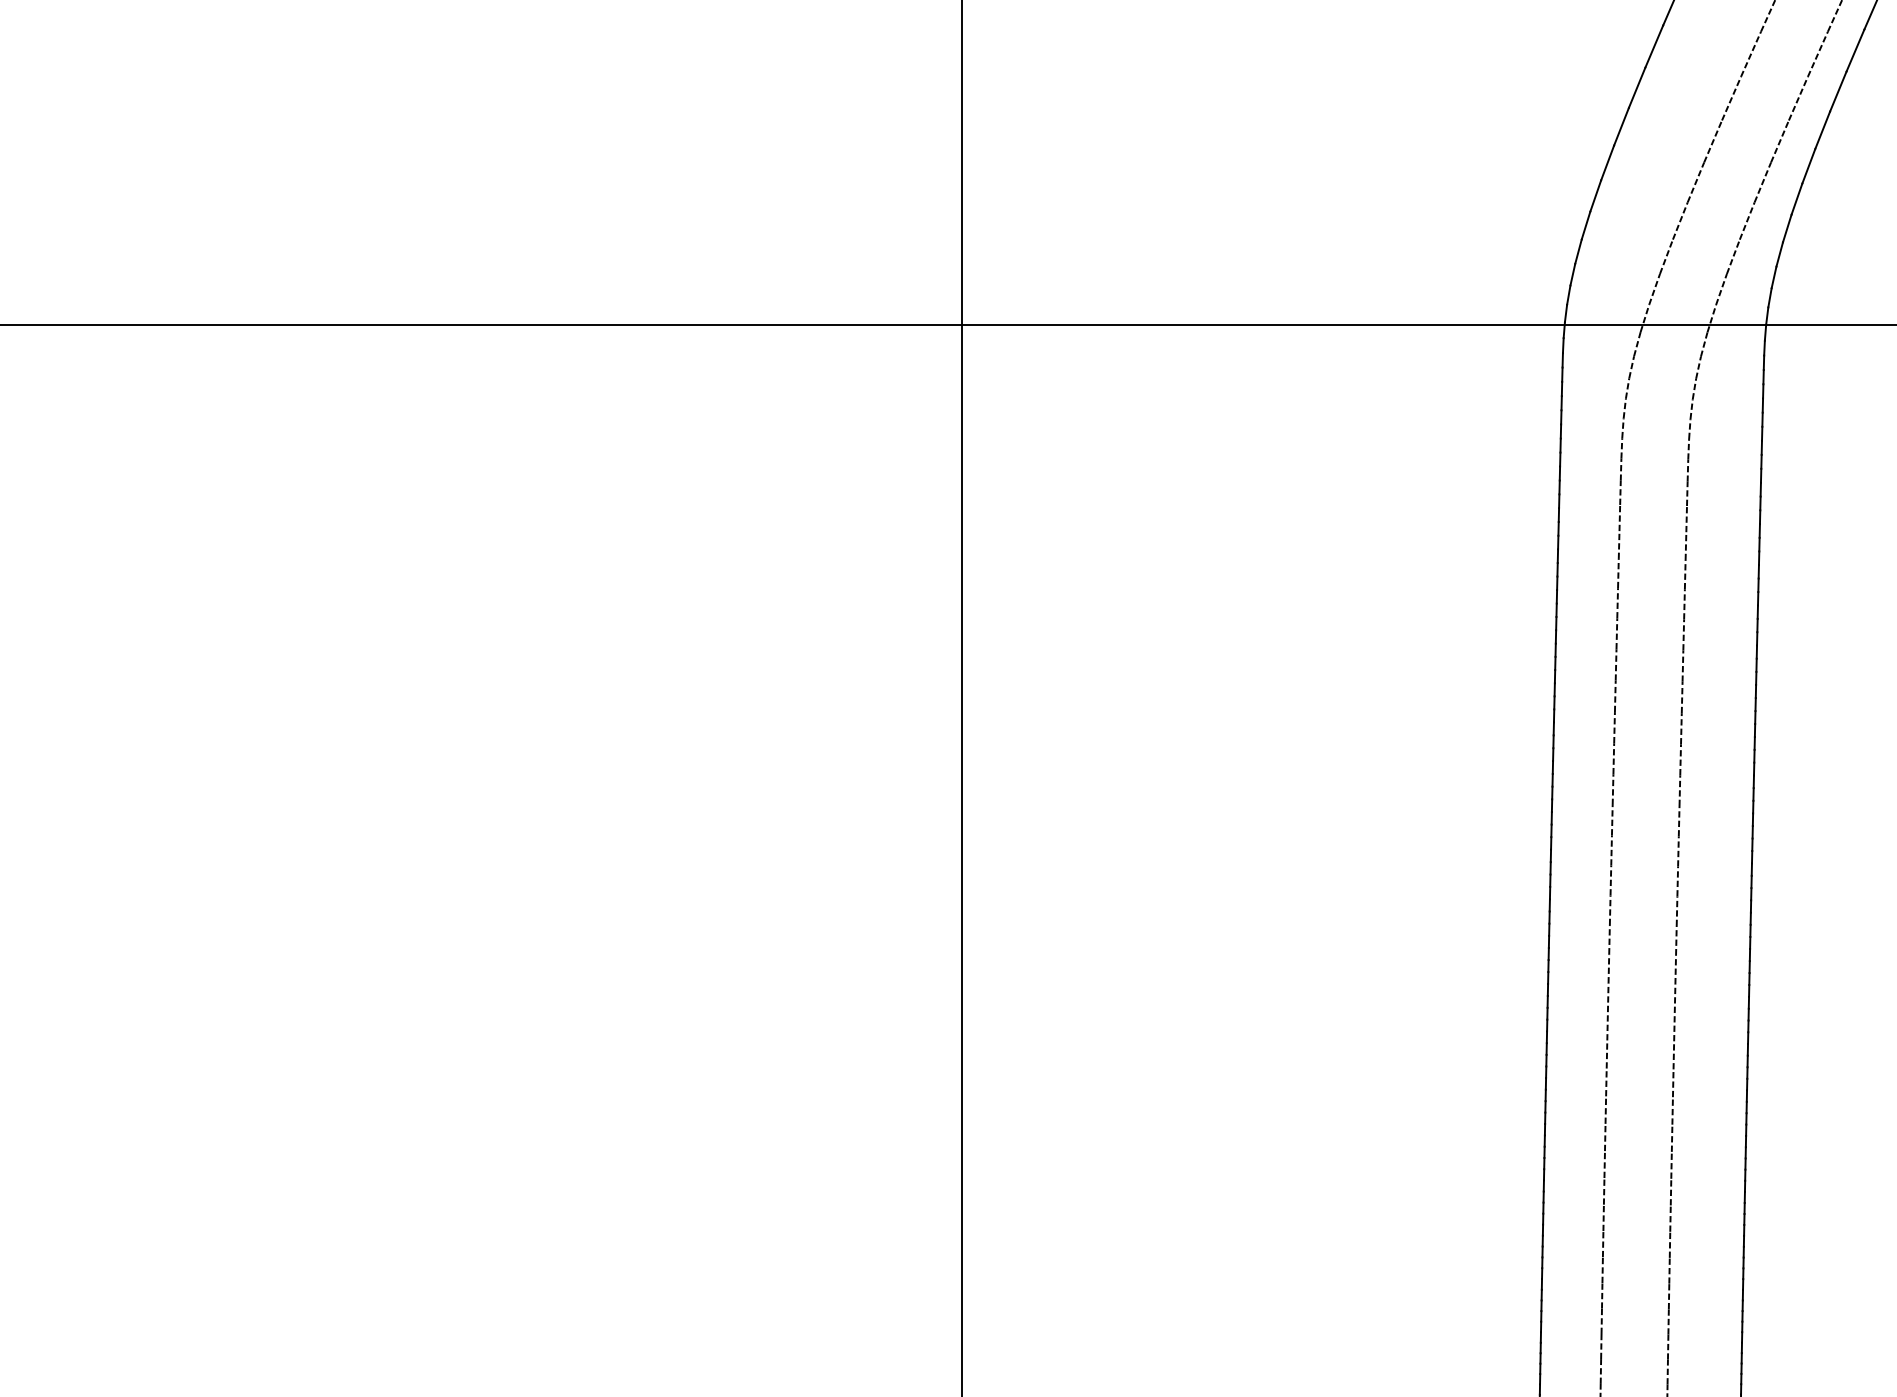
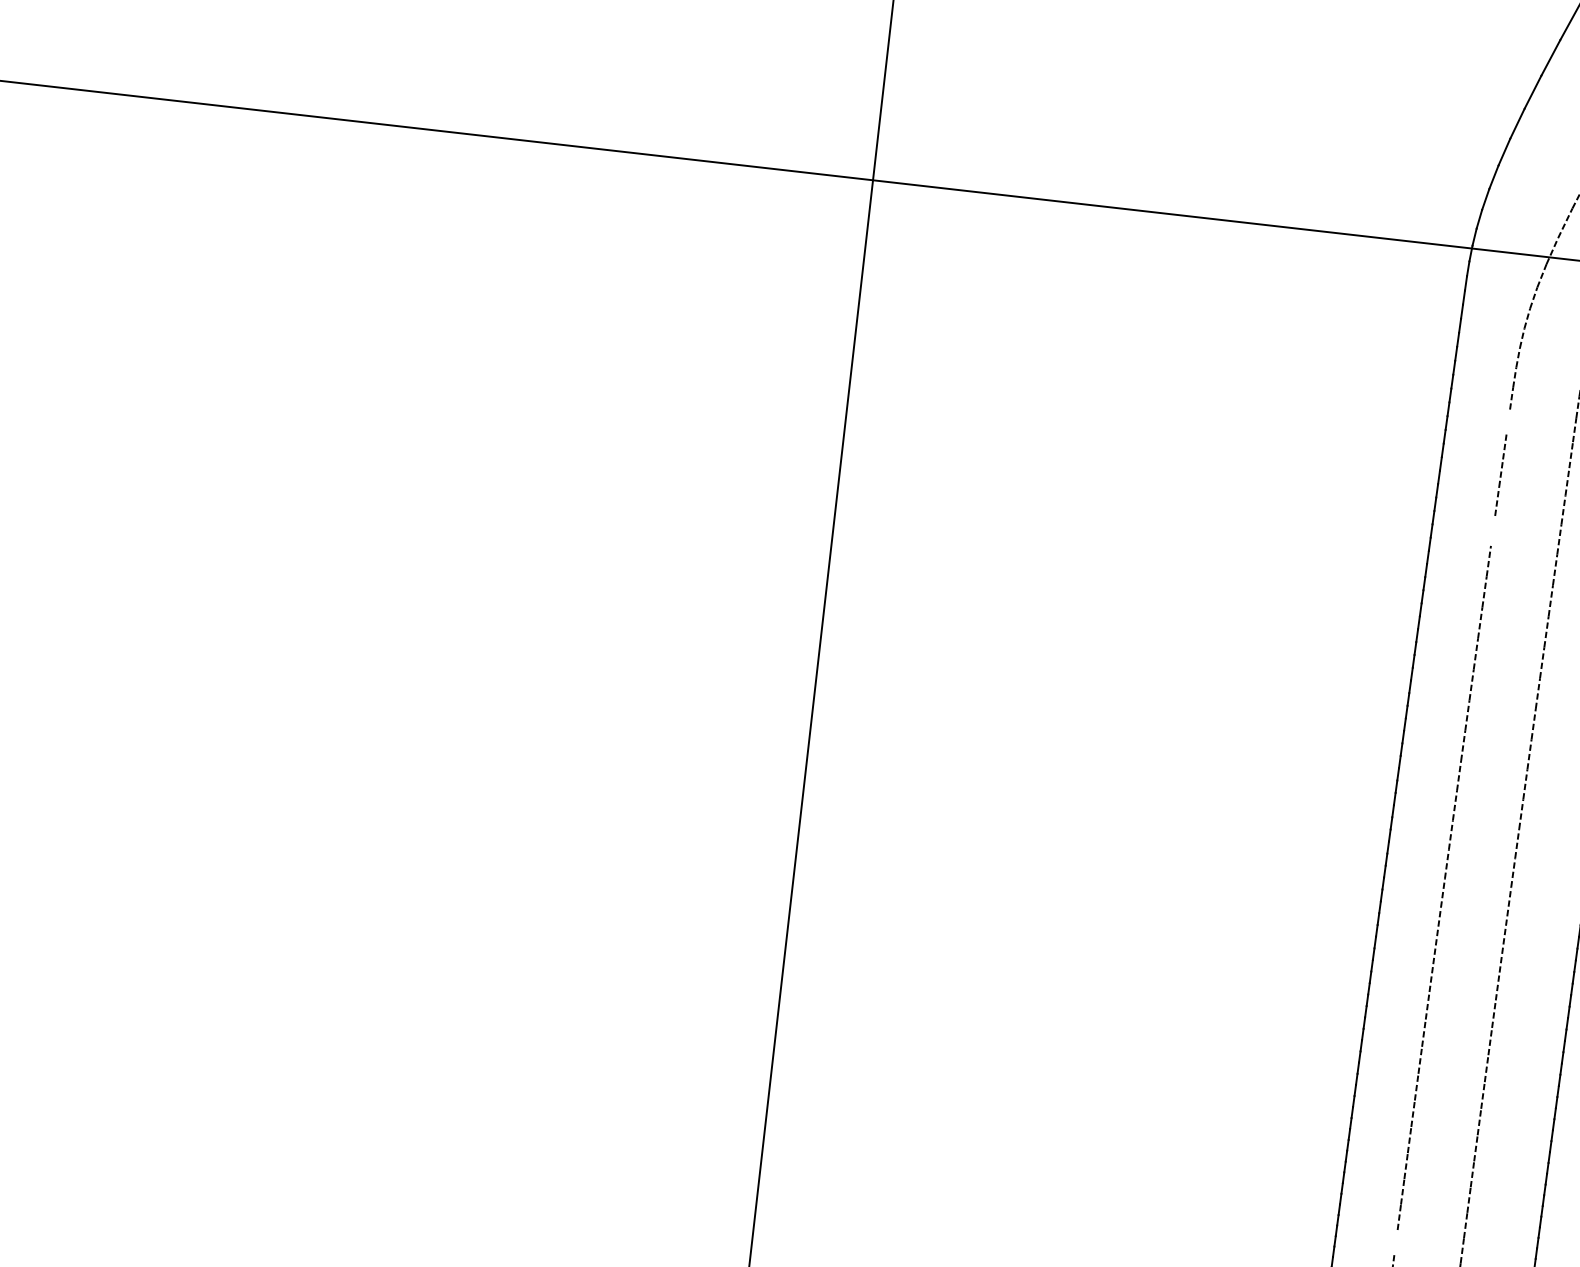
line: (1620, 492) -> (1508, 421), removed
line: (1617, 603) -> (1492, 531), removed
line: (1601, 1320) -> (1395, 1241), removed

